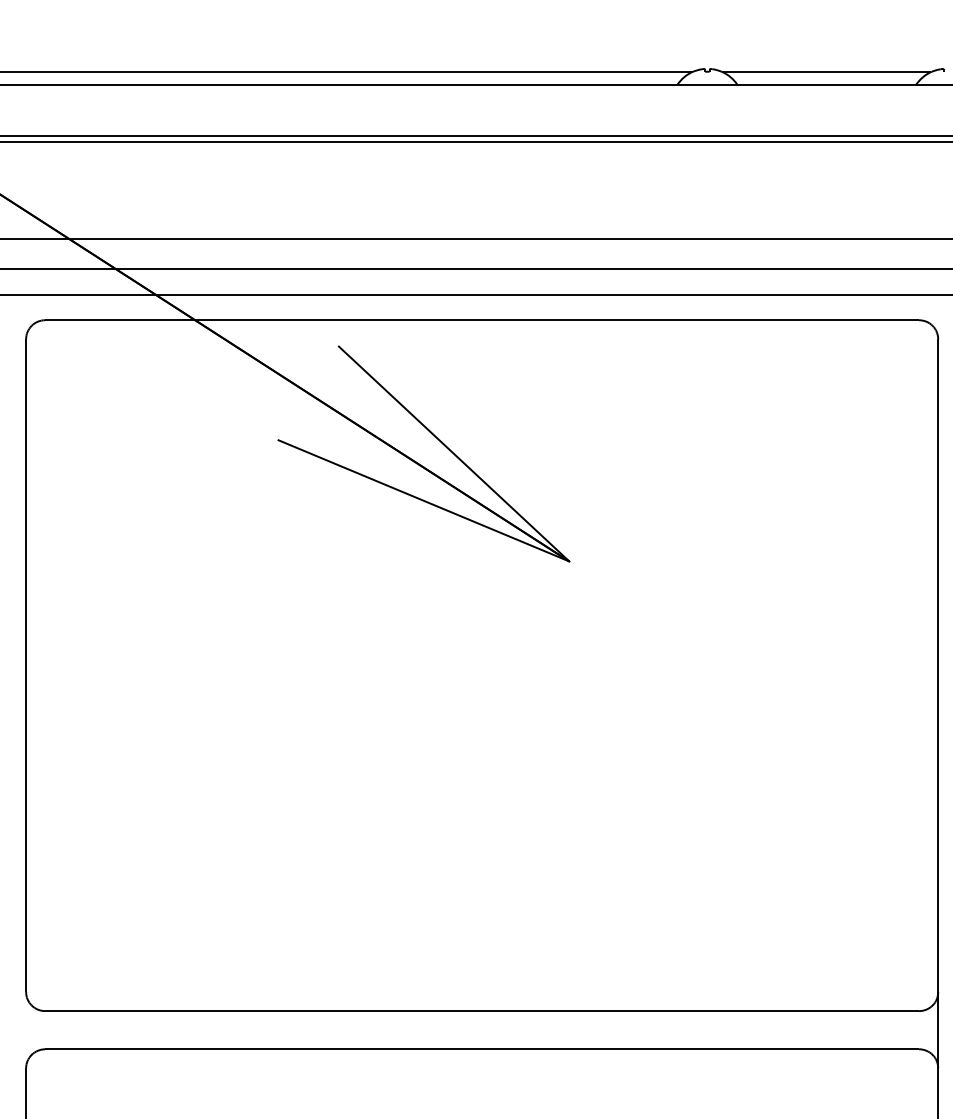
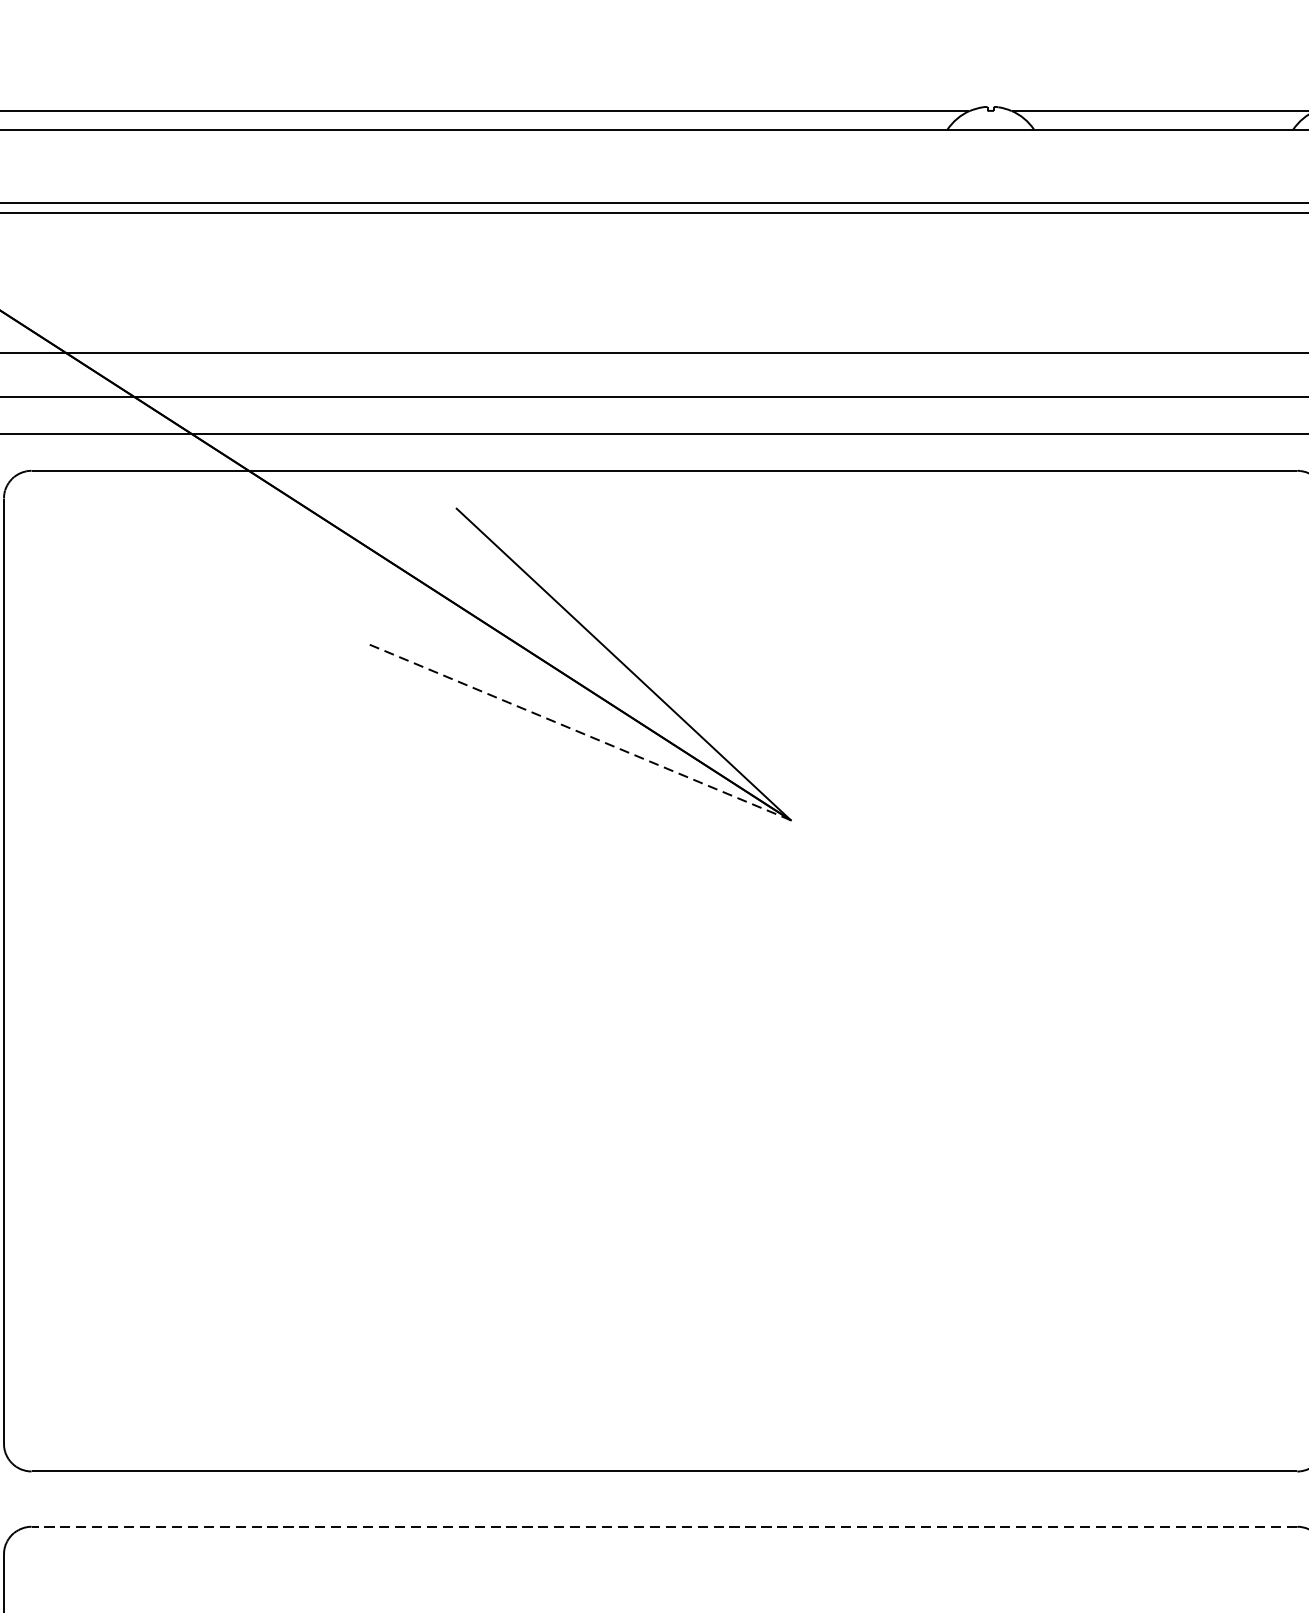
line: (423, 500) -> (579, 731), solid -> dashed
line: (482, 1049) -> (664, 1527), solid -> dashed

